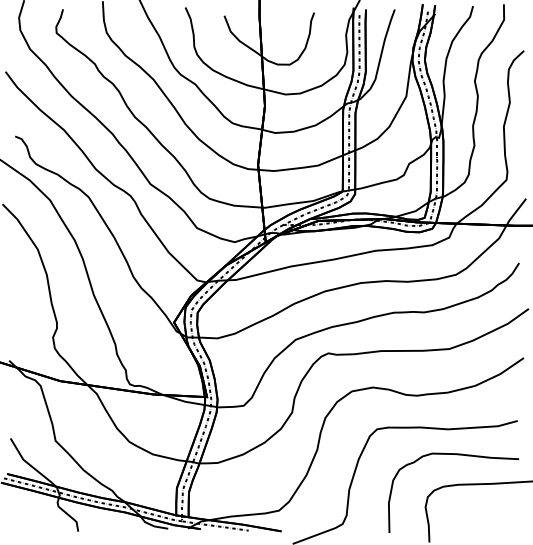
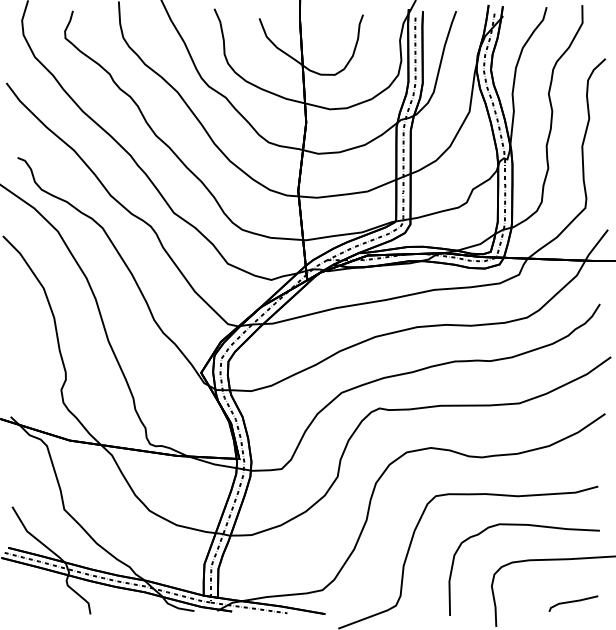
line: (495, 521) -> (572, 602), added

